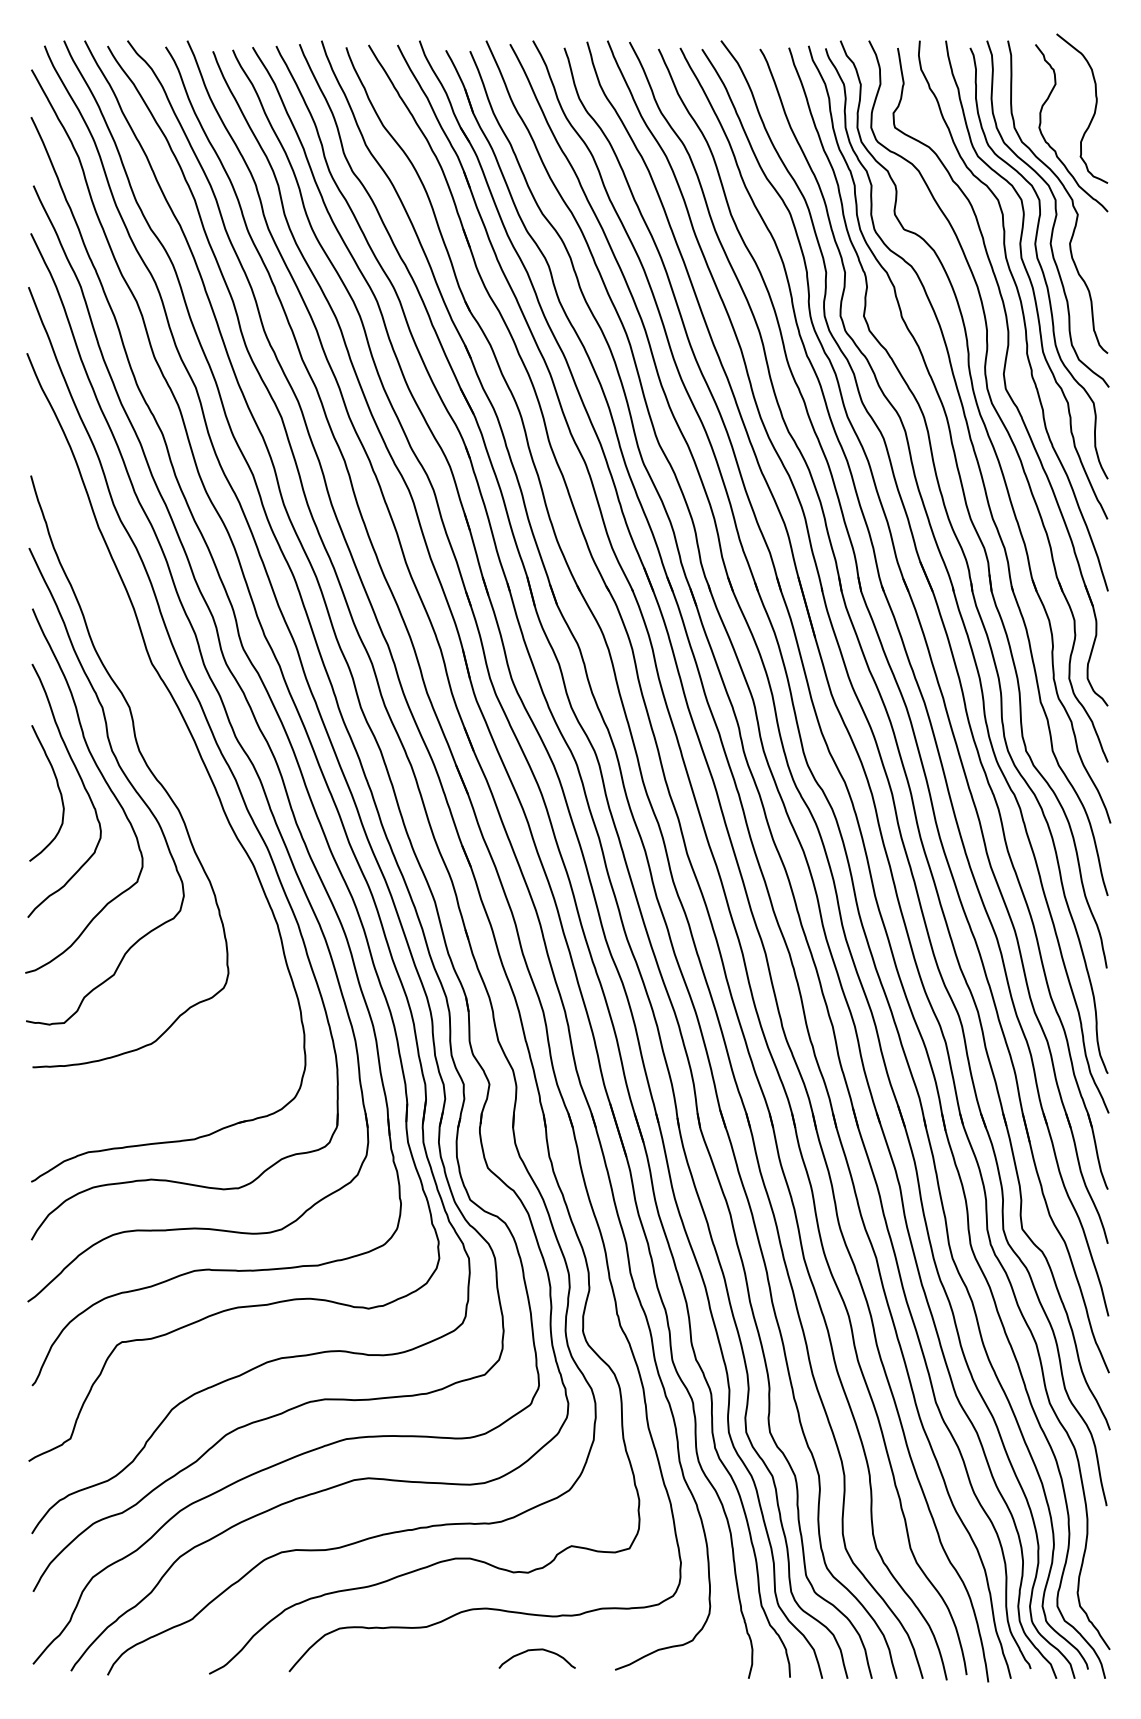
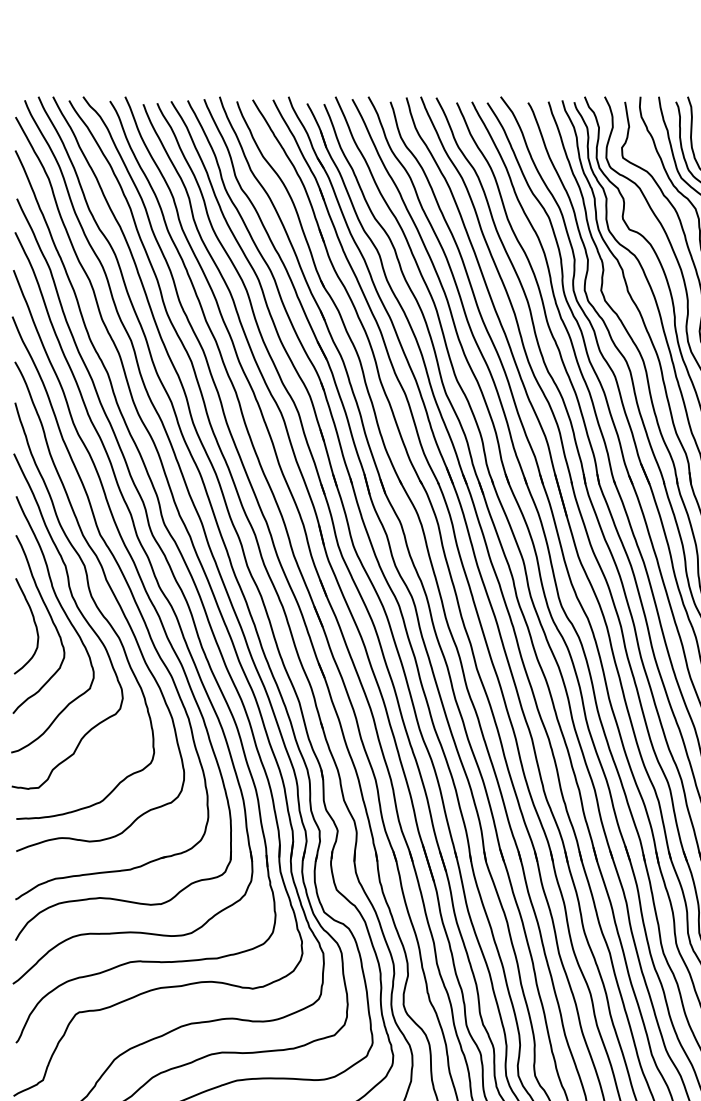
curve: (173, 754) -> (115, 598), added

